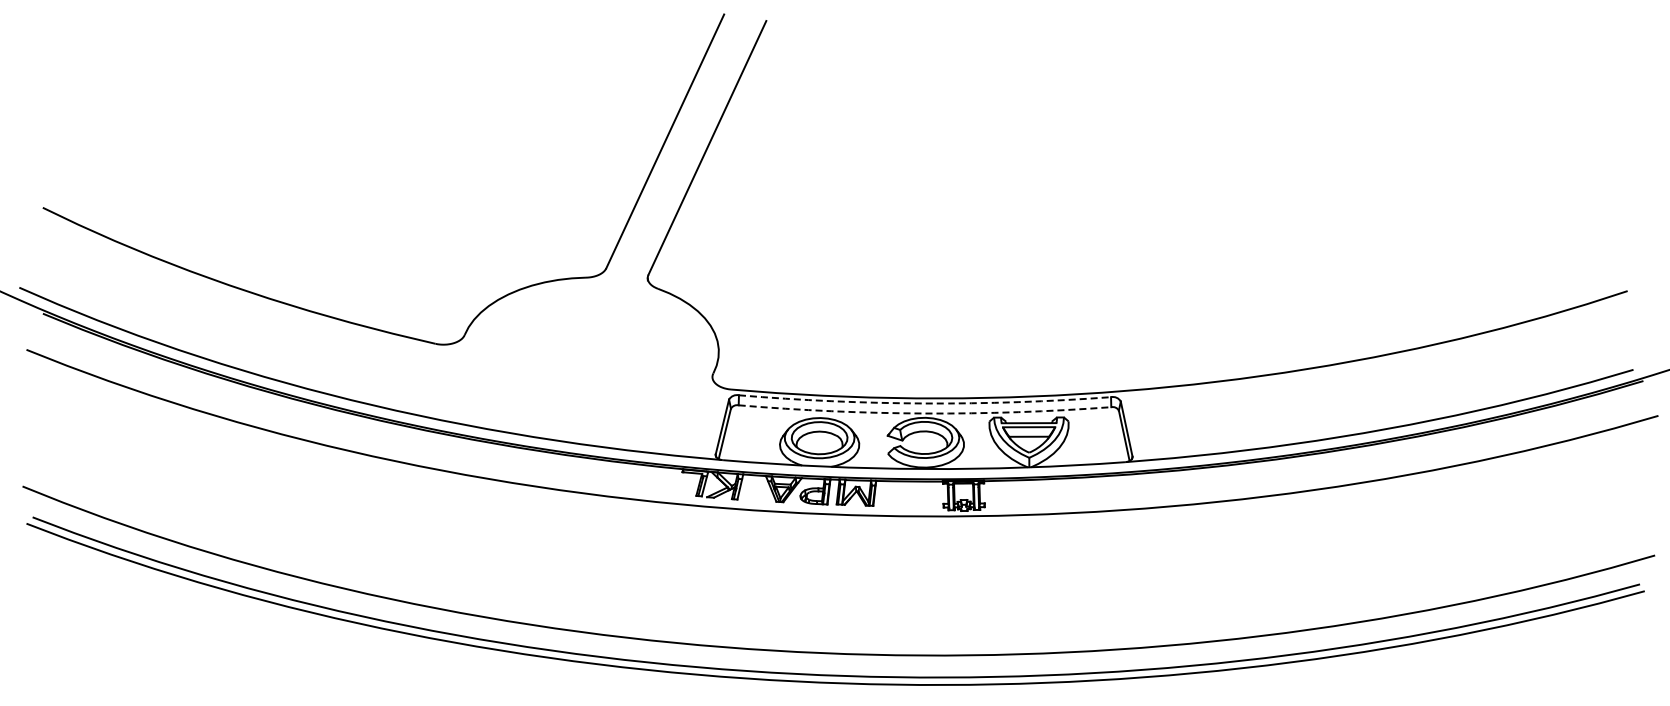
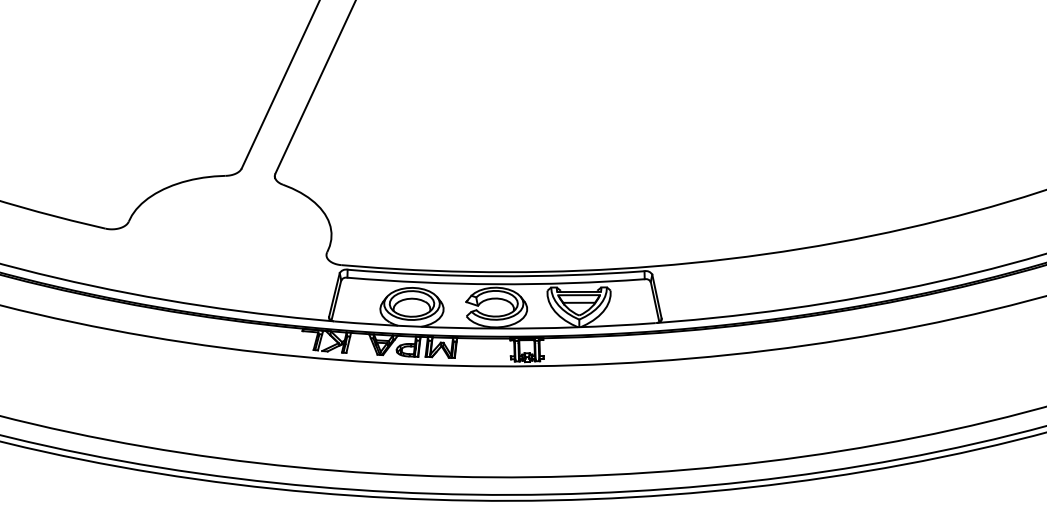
arc: (924, 403) -> (495, 276), dashed -> solid
arc: (924, 413) -> (495, 284), dashed -> solid

